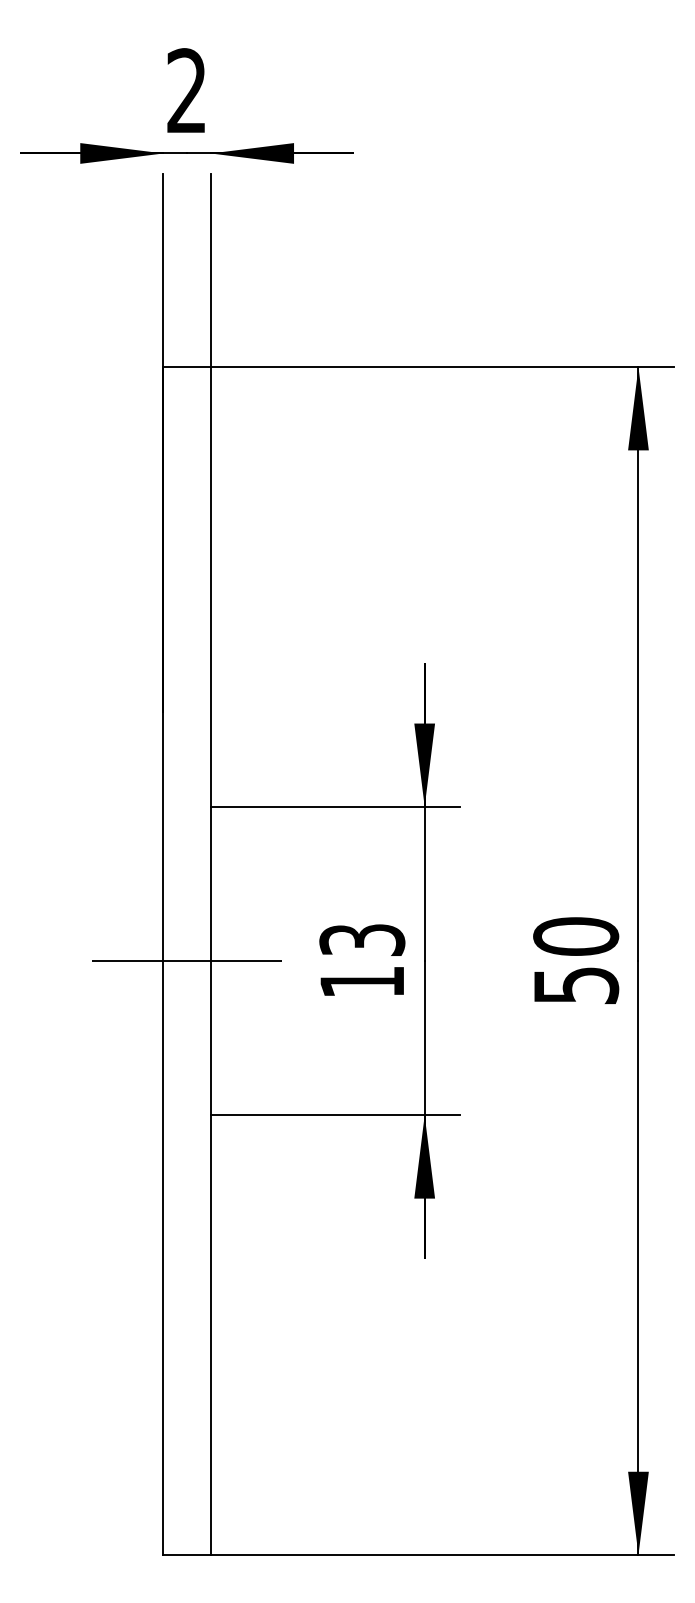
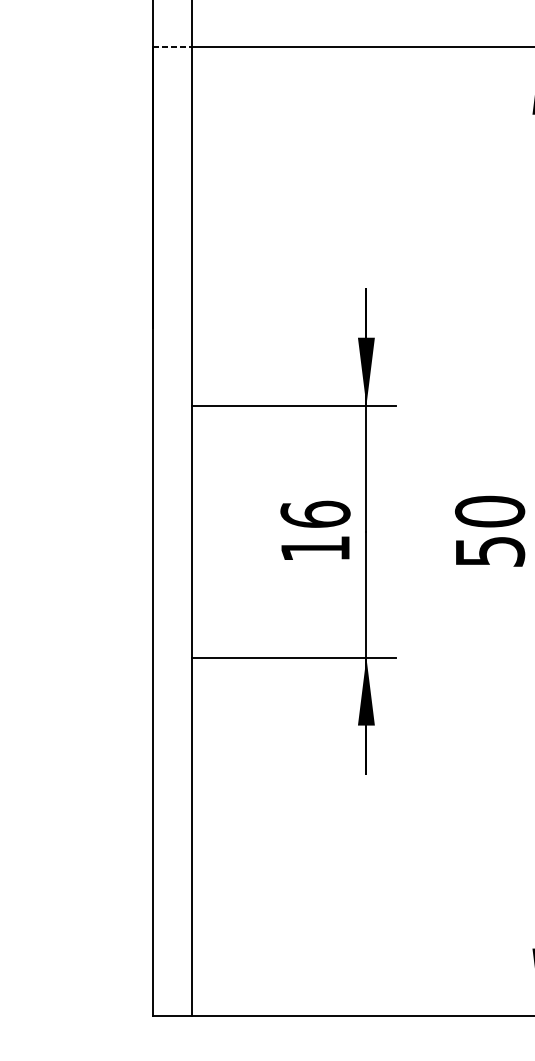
line: (187, 367) -> (172, 47), solid -> dashed
text: (362, 939) -> (315, 514), 13 -> 16
line: (187, 961) -> (172, 532), removed

